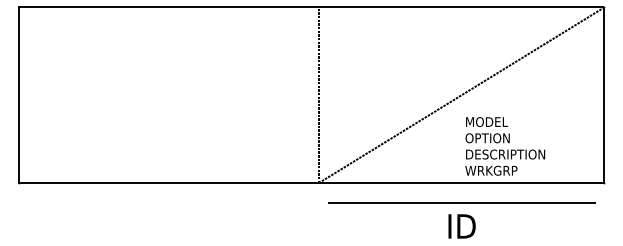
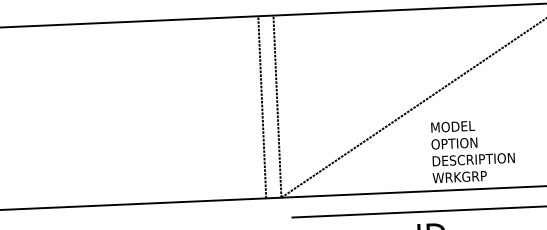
line: (304, 95) -> (262, 107), added

